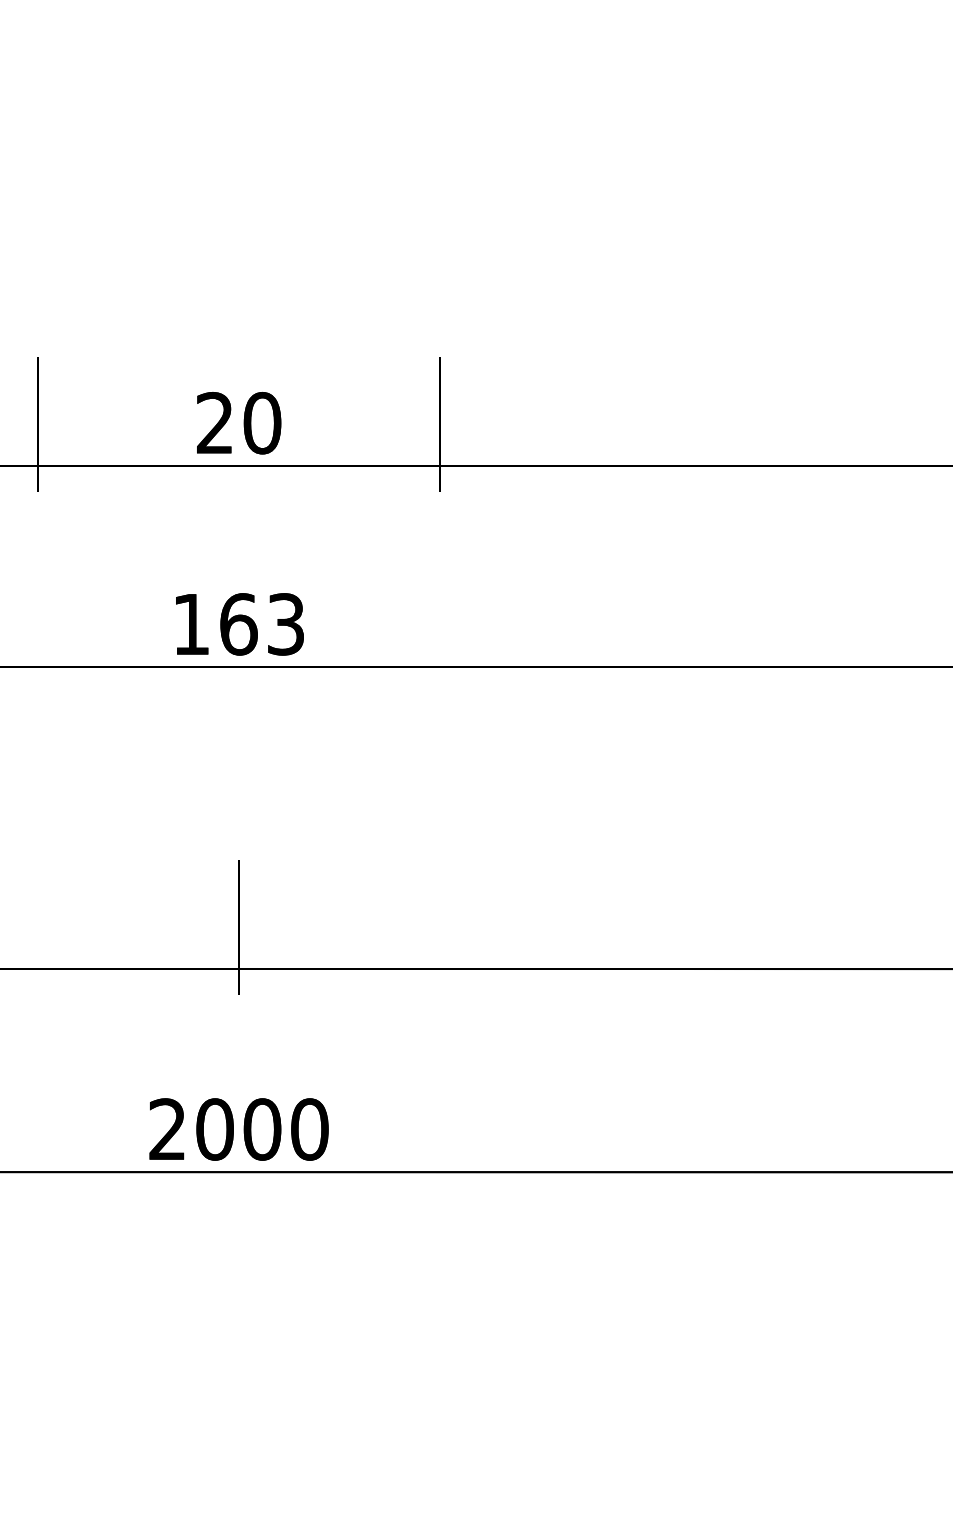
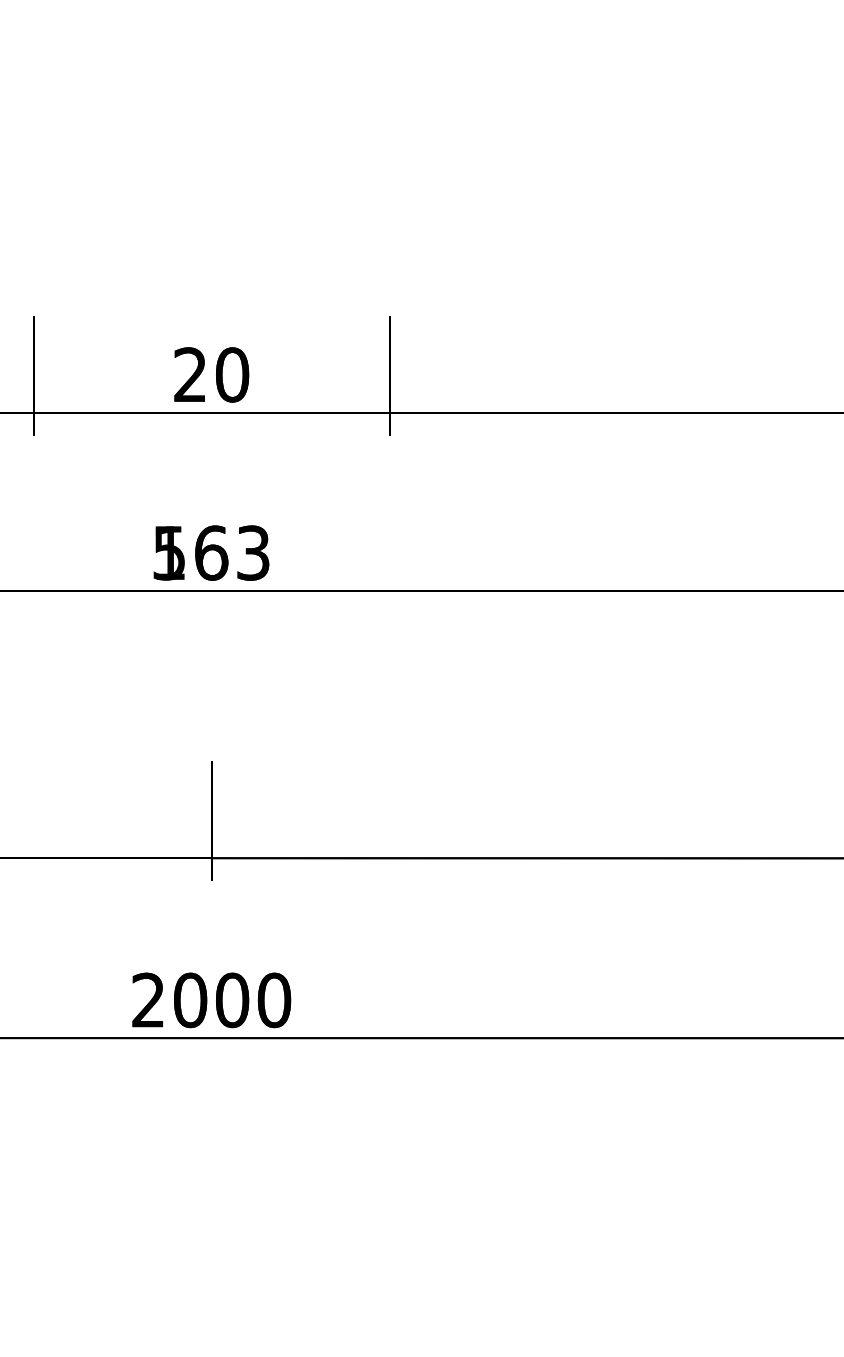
text: (190, 624) -> (168, 553), 163 -> 563

